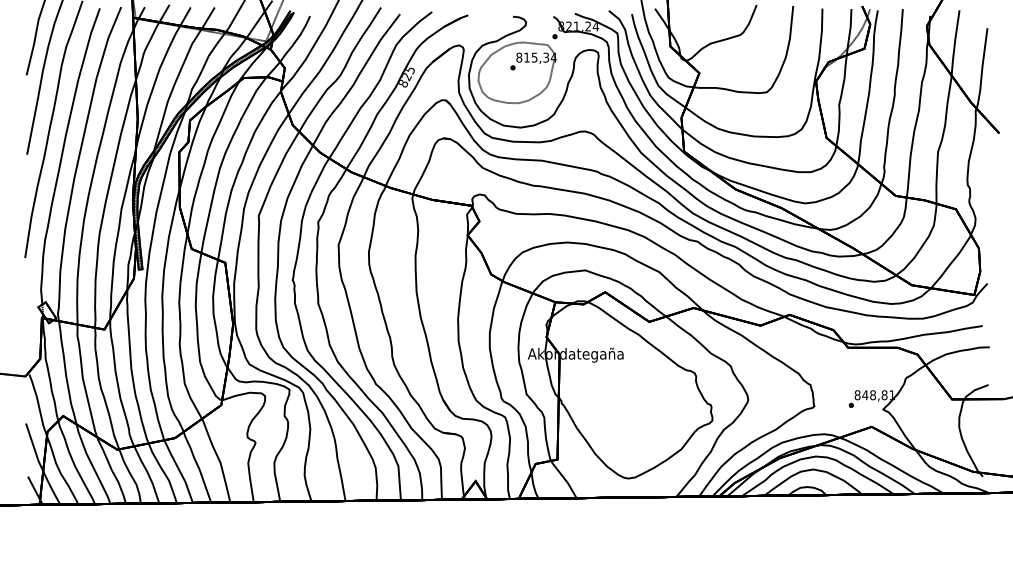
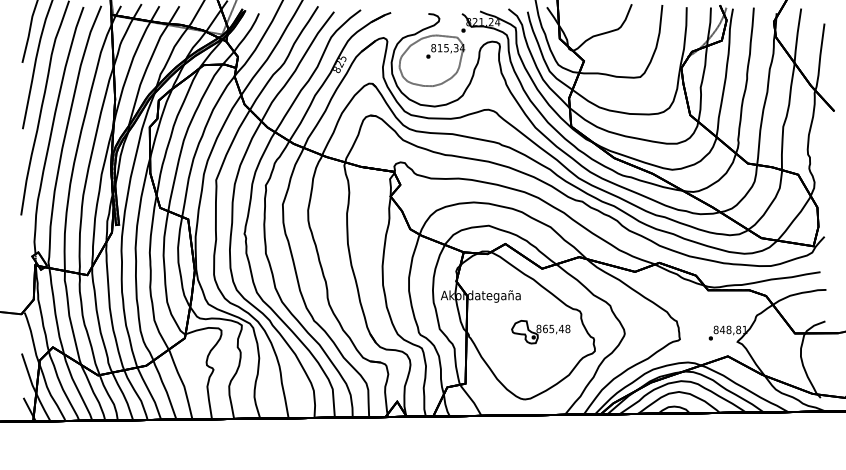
part: (647, 397) -> (540, 331), added

